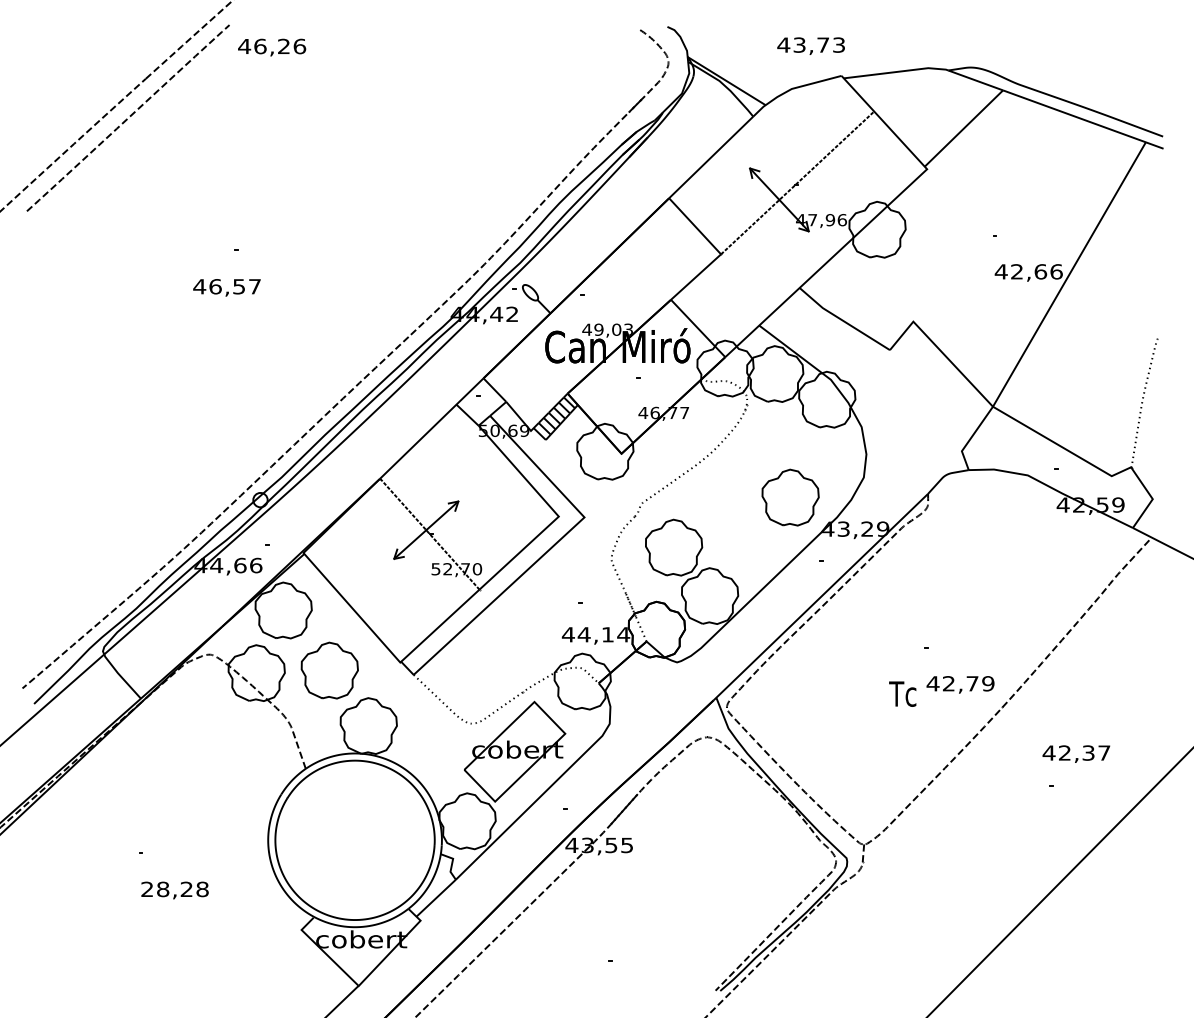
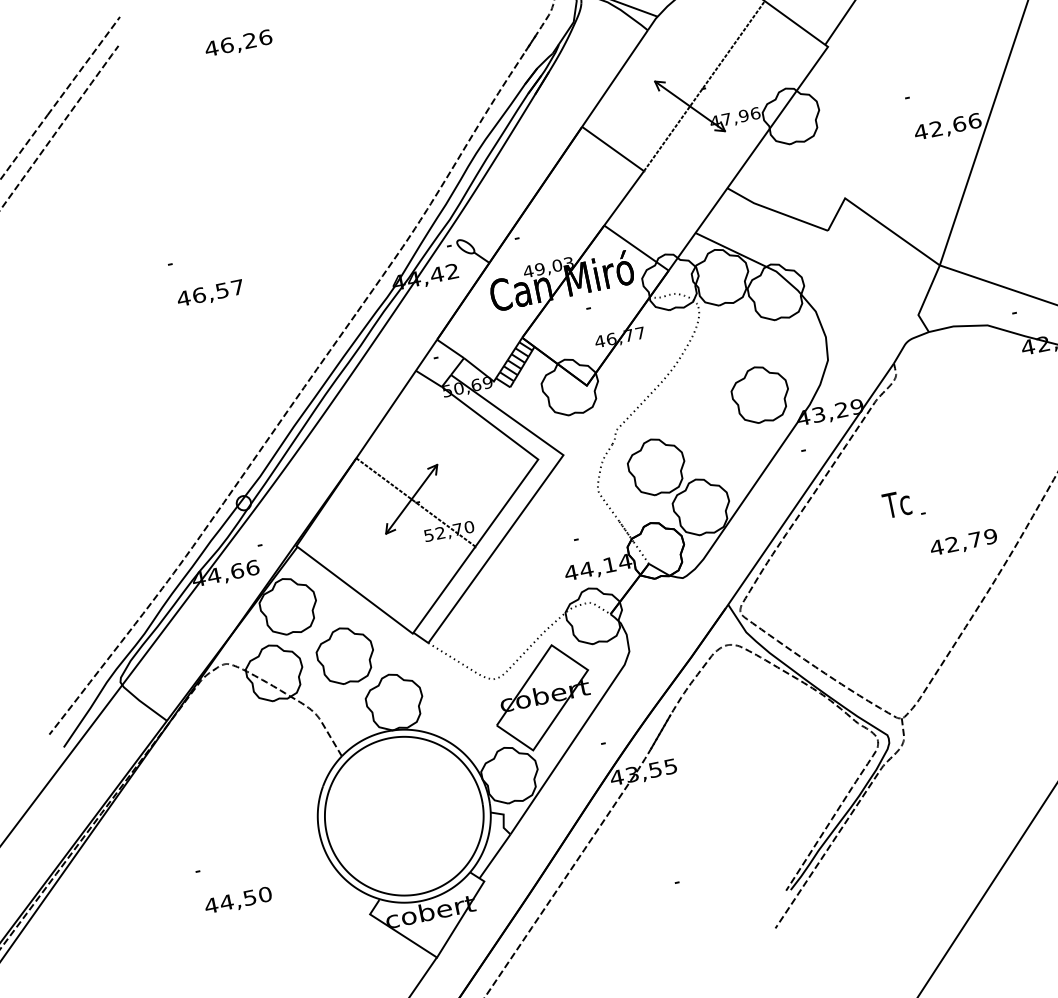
text: (272, 47) -> (239, 43), moved
text: (226, 287) -> (210, 293), moved
text: (902, 693) -> (896, 503), moved
text: (174, 889) -> (237, 900), 28,28 -> 44,50

